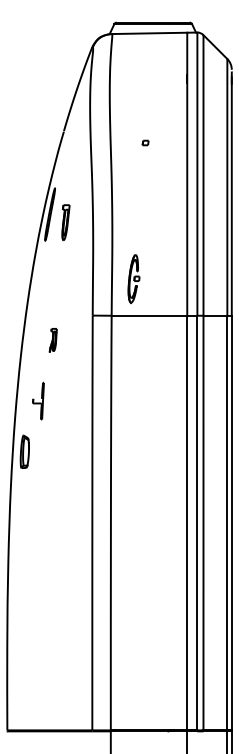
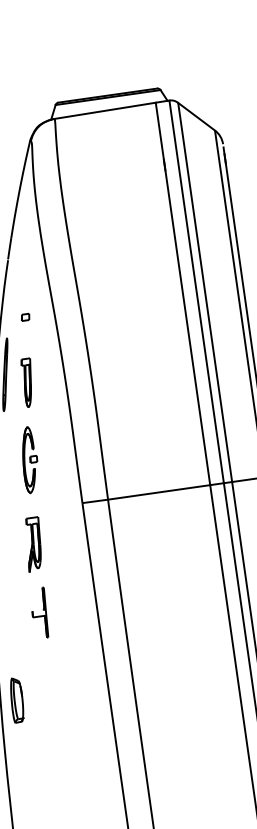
part: (145, 142) -> (25, 316), moved
part: (133, 279) -> (29, 460), moved
part: (53, 340) -> (34, 544), size x1.67
part: (38, 400) -> (39, 612), moved

